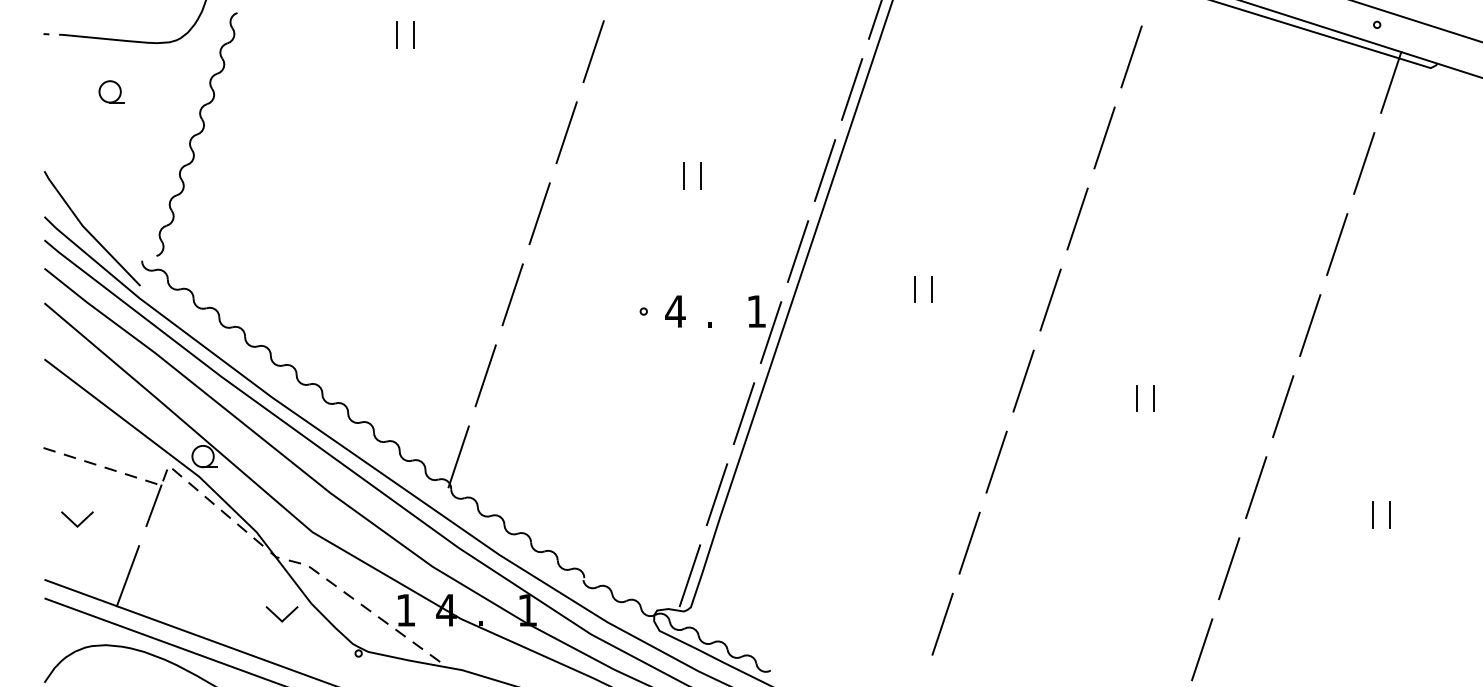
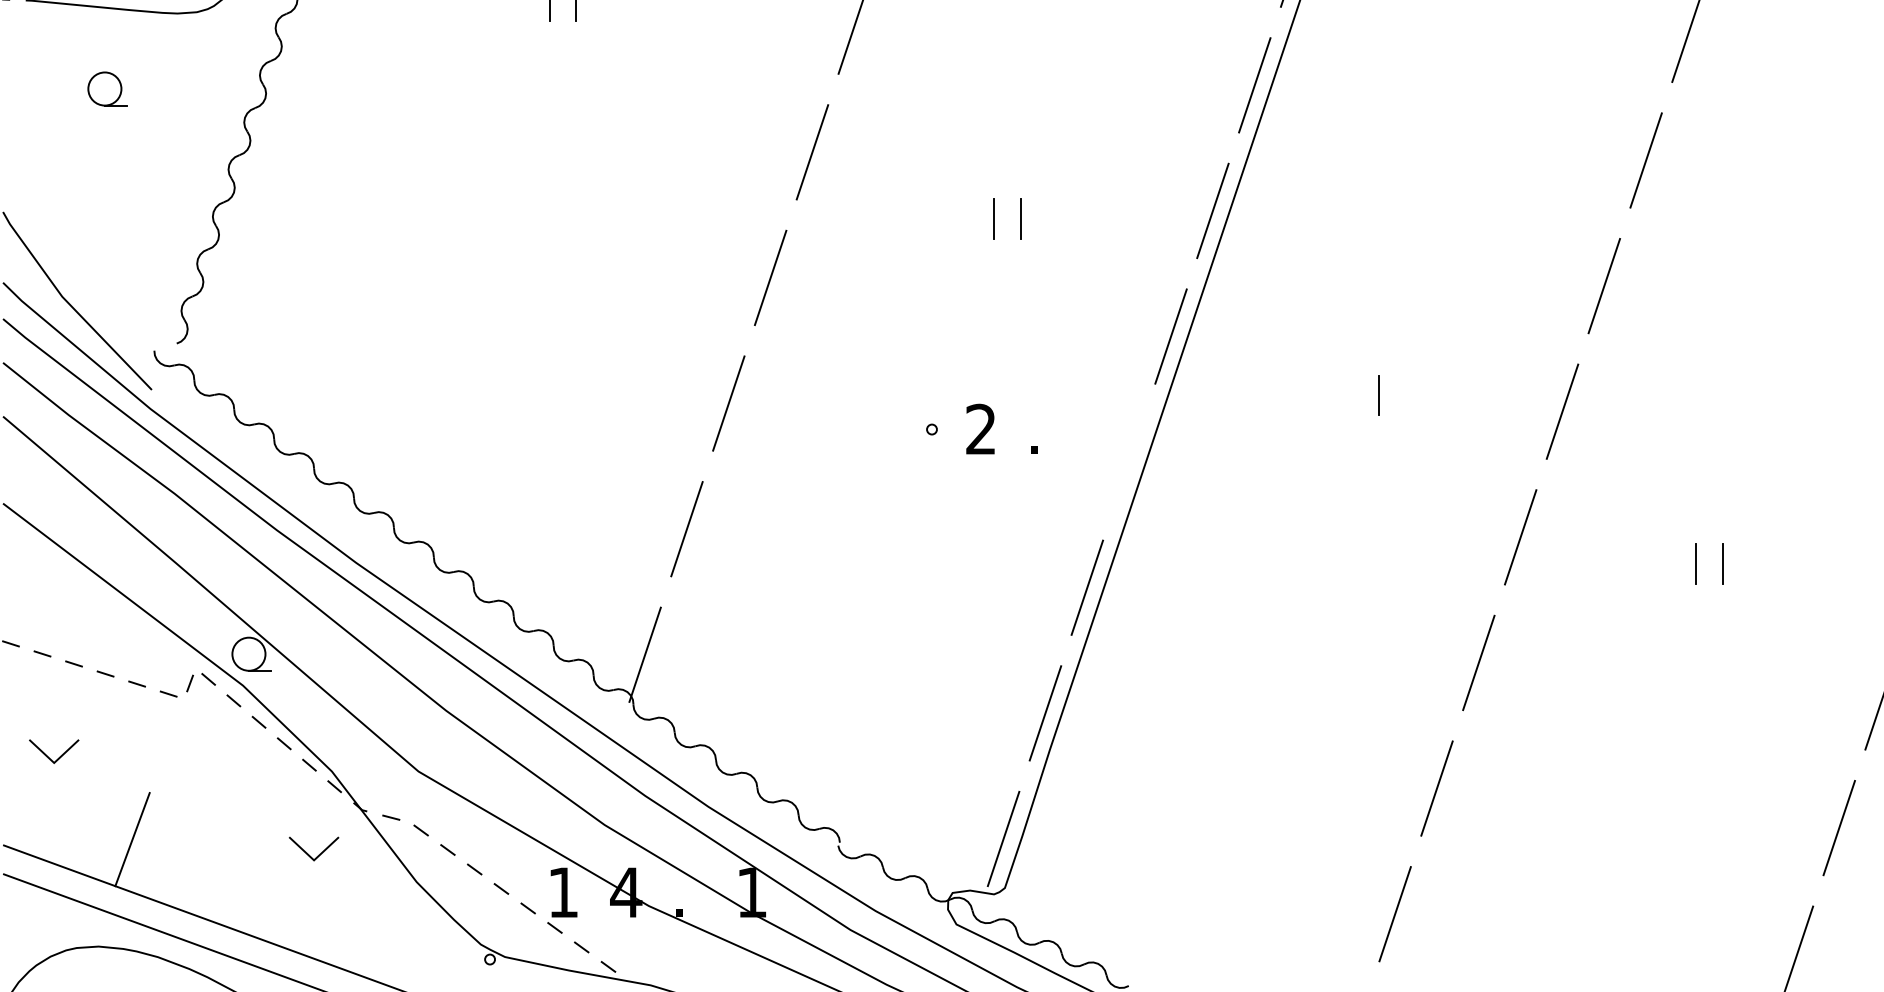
line: (914, 289) -> (1351, 395), removed
text: (675, 311) -> (981, 429), 4 -> 2
part: (765, 329) -> (1120, 457), removed
line: (153, 505) -> (172, 730), removed
line: (278, 616) -> (308, 852), moved

